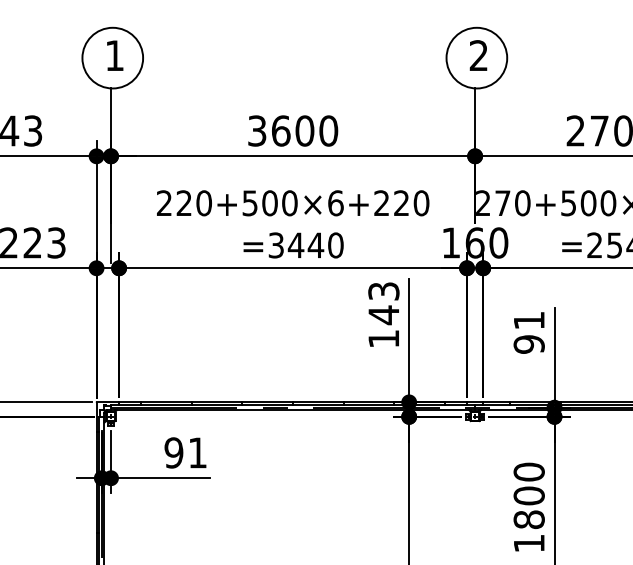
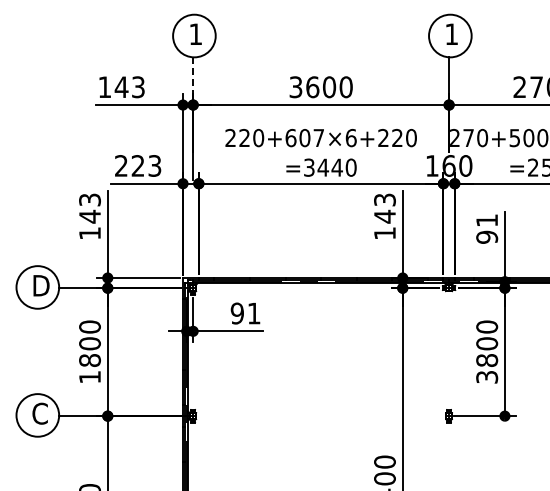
text: (478, 54) -> (451, 33), 2 -> 1
line: (111, 115) -> (193, 76), solid -> dashed
text: (269, 202) -> (304, 137), 220+500×6+220 -> 220+607×6+220
text: (529, 543) -> (487, 377), 1800 -> 3800

